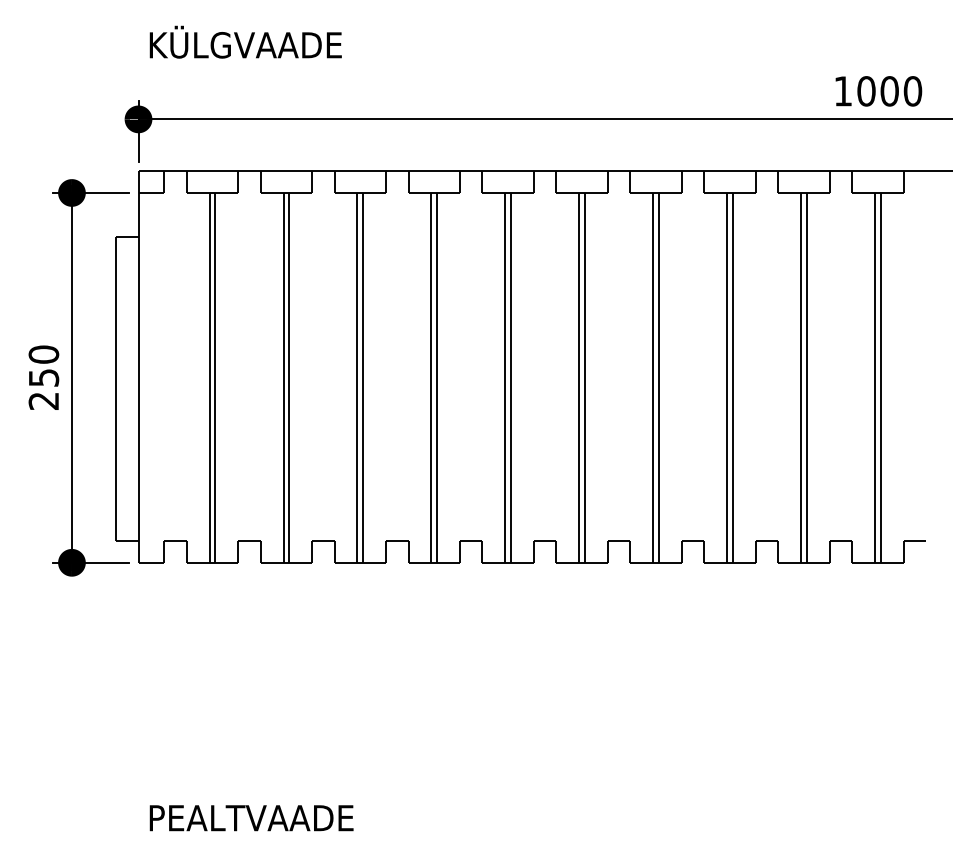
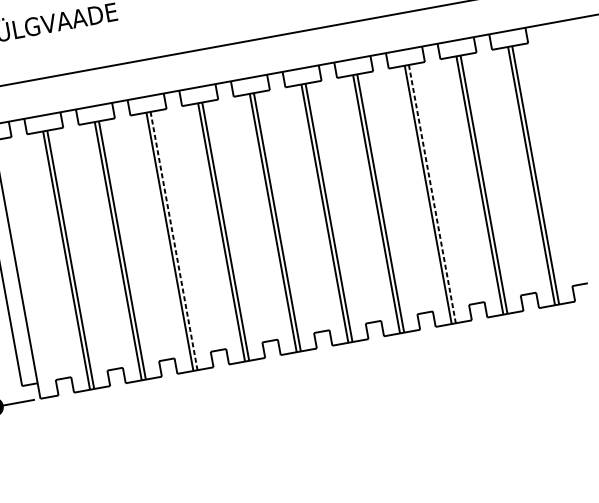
line: (363, 377) -> (174, 240), solid -> dashed
line: (733, 377) -> (432, 193), solid -> dashed

